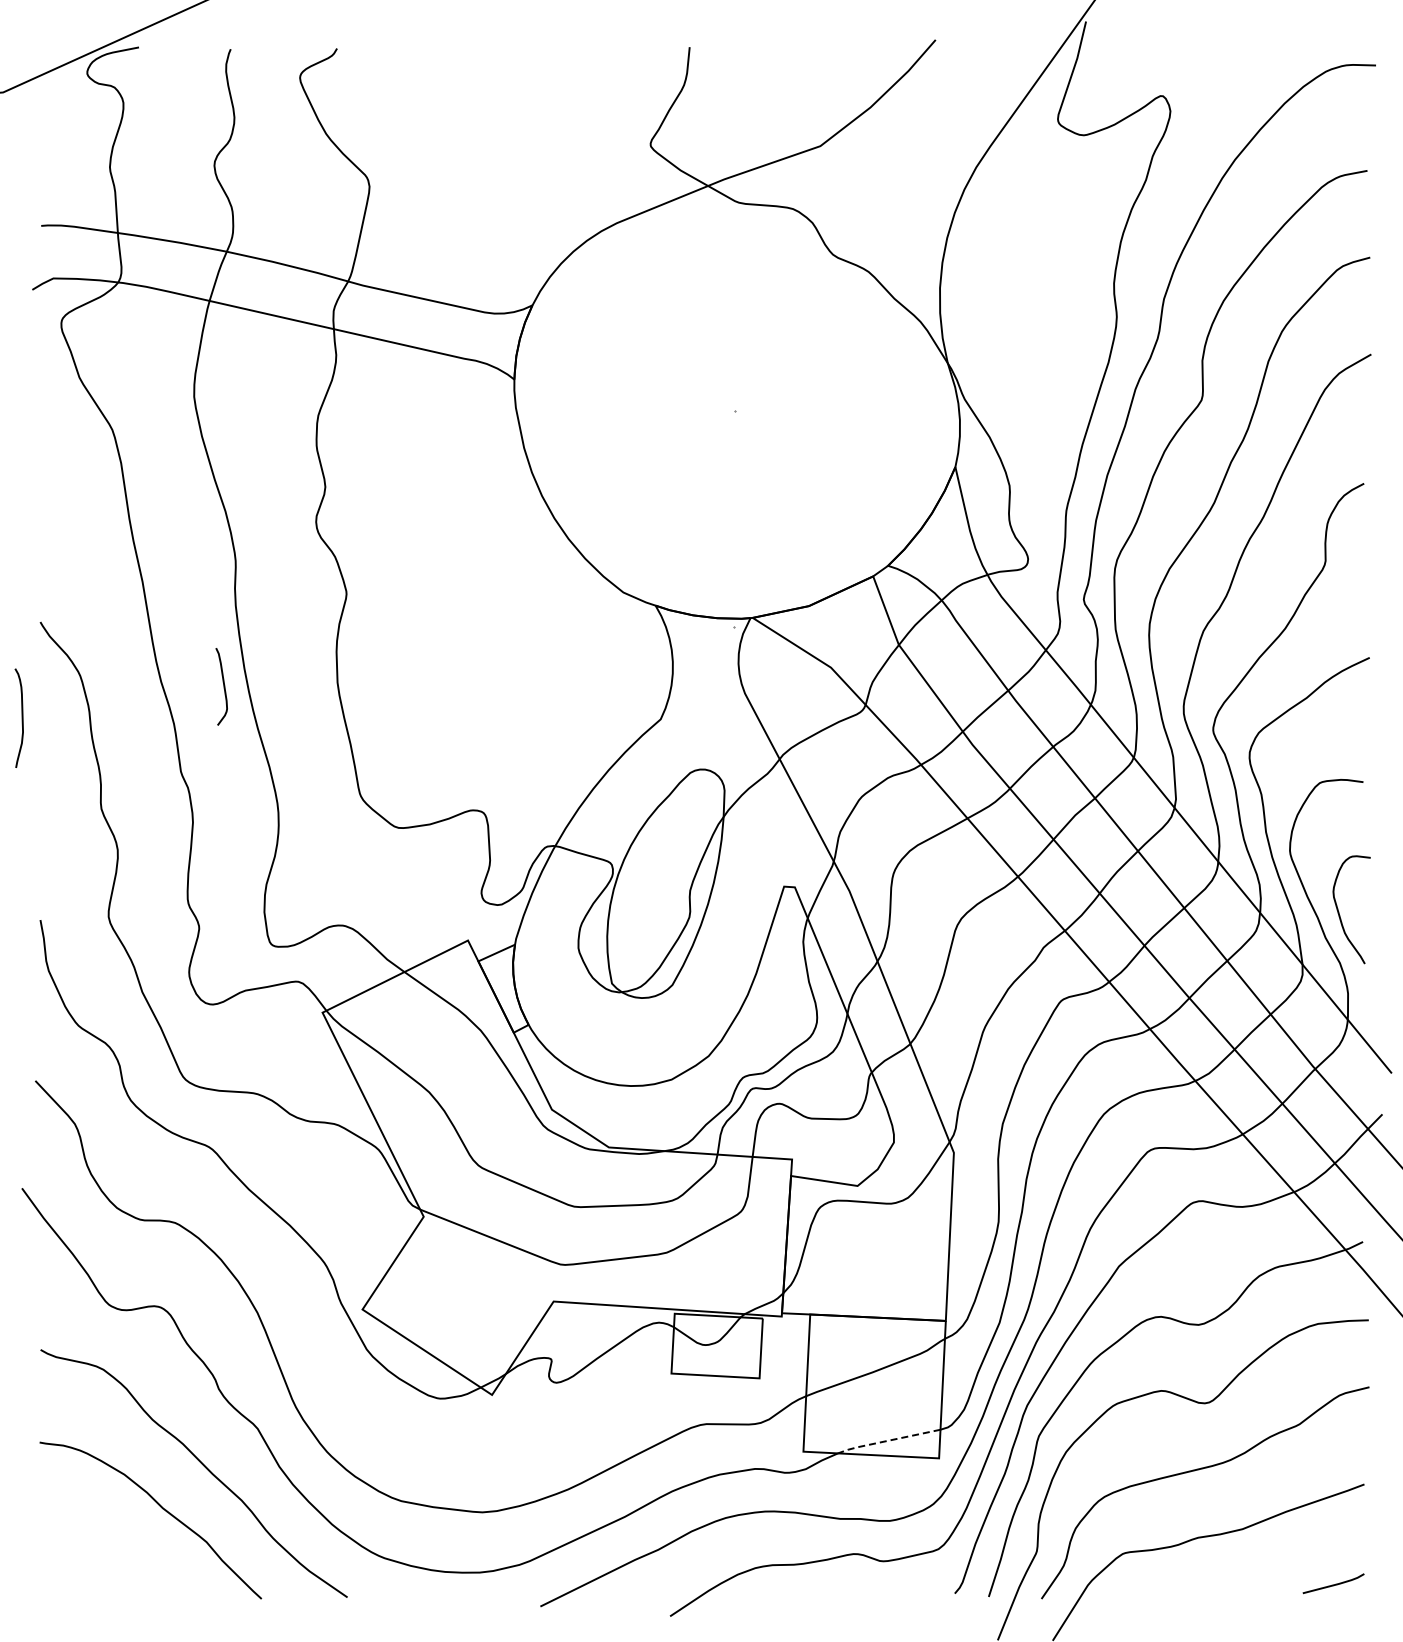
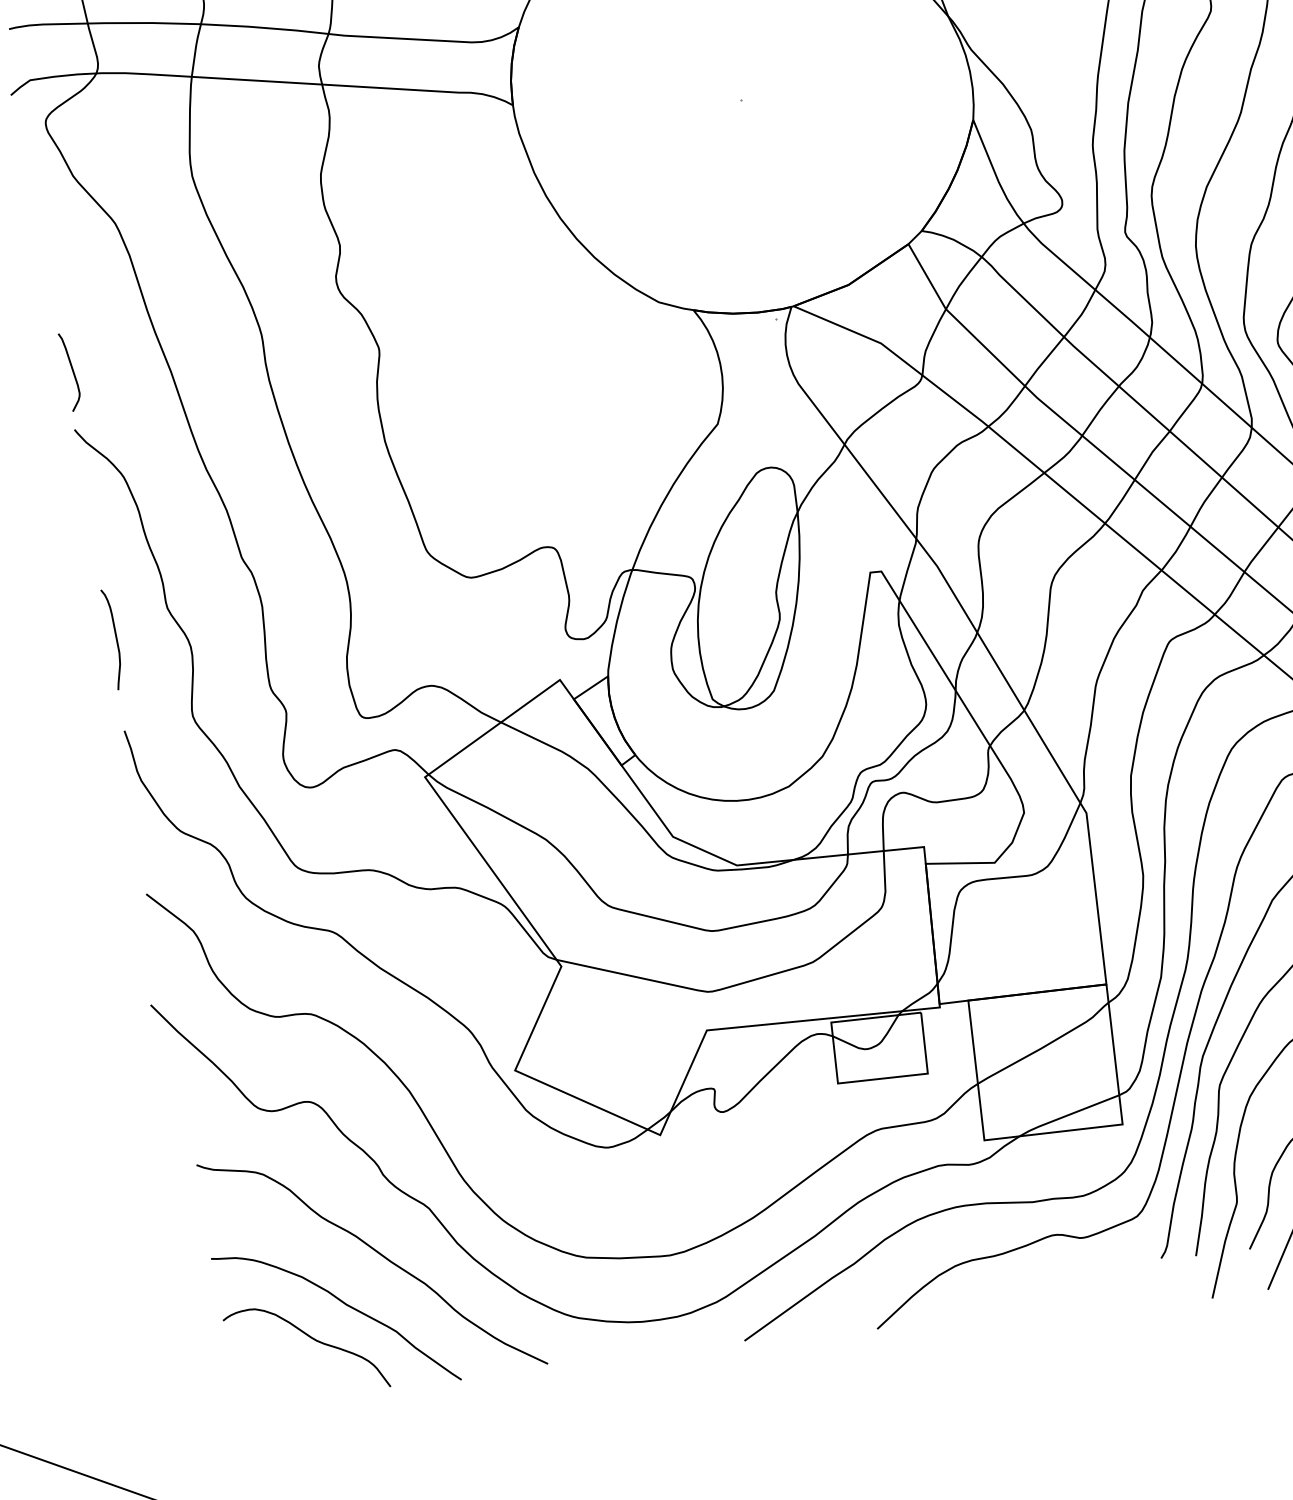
curve: (223, 686) -> (72, 371), moved
curve: (21, 717) -> (115, 638), moved
line: (887, 1441) -> (1067, 1116), dashed -> solid
curve: (124, 1536) -> (312, 1339), added

